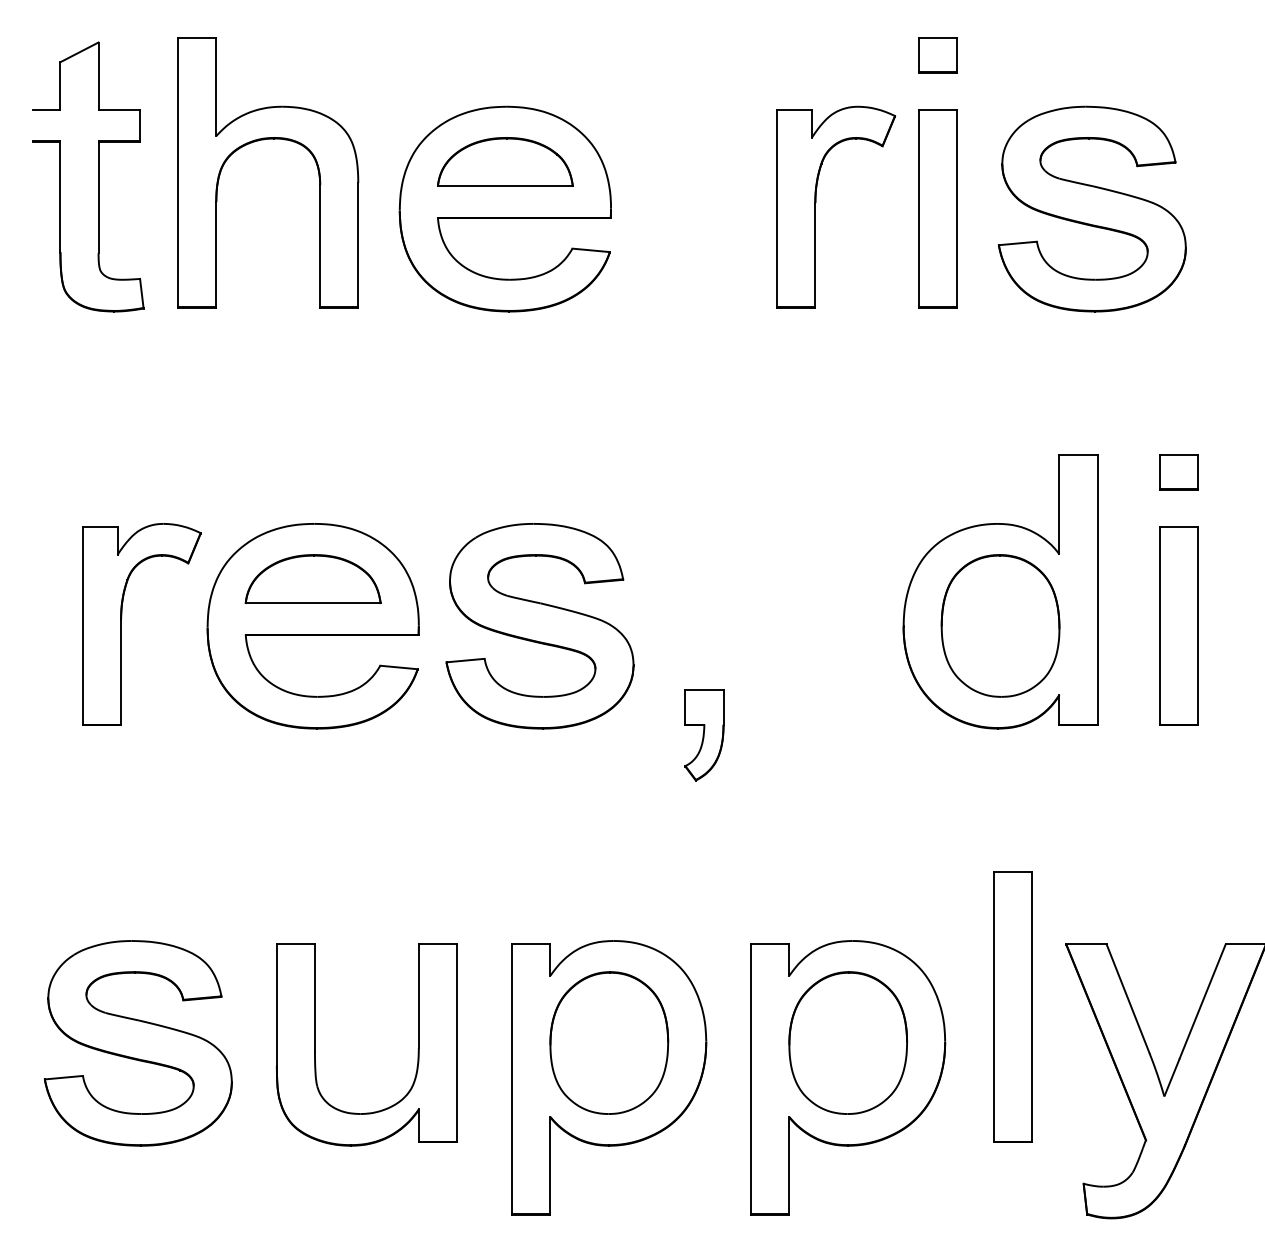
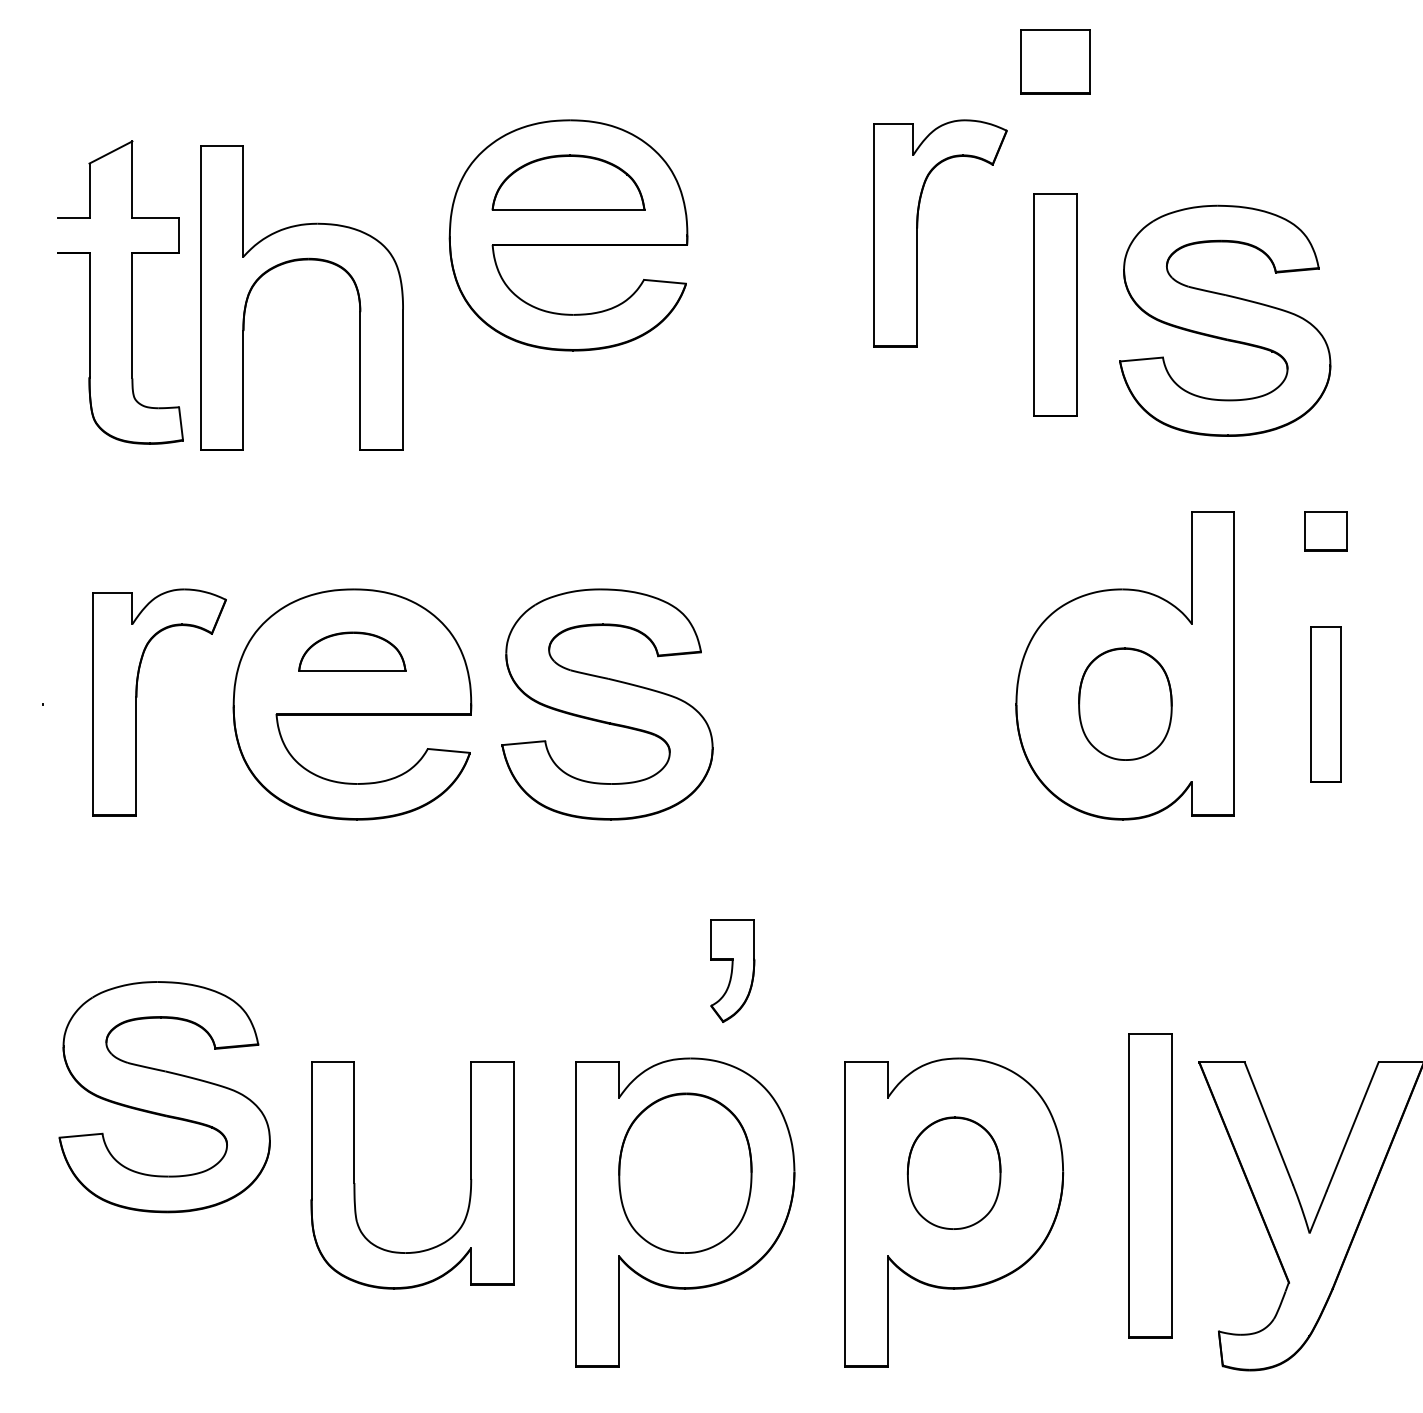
part: (937, 55) -> (1054, 62), size x1.6
part: (264, 140) -> (297, 261), moved
part: (98, 176) -> (132, 292), moved
part: (937, 208) -> (1054, 304), moved
part: (1092, 208) -> (1225, 320), moved
part: (312, 578) -> (351, 650), size x0.7
part: (1000, 625) -> (1125, 703), size x0.7
part: (1178, 625) -> (1325, 703), size x0.7
part: (704, 735) -> (732, 971), moved
part: (1012, 1006) -> (1150, 1185), moved
part: (848, 1042) -> (954, 1172), size x0.7
part: (138, 1043) -> (164, 1097), moved

